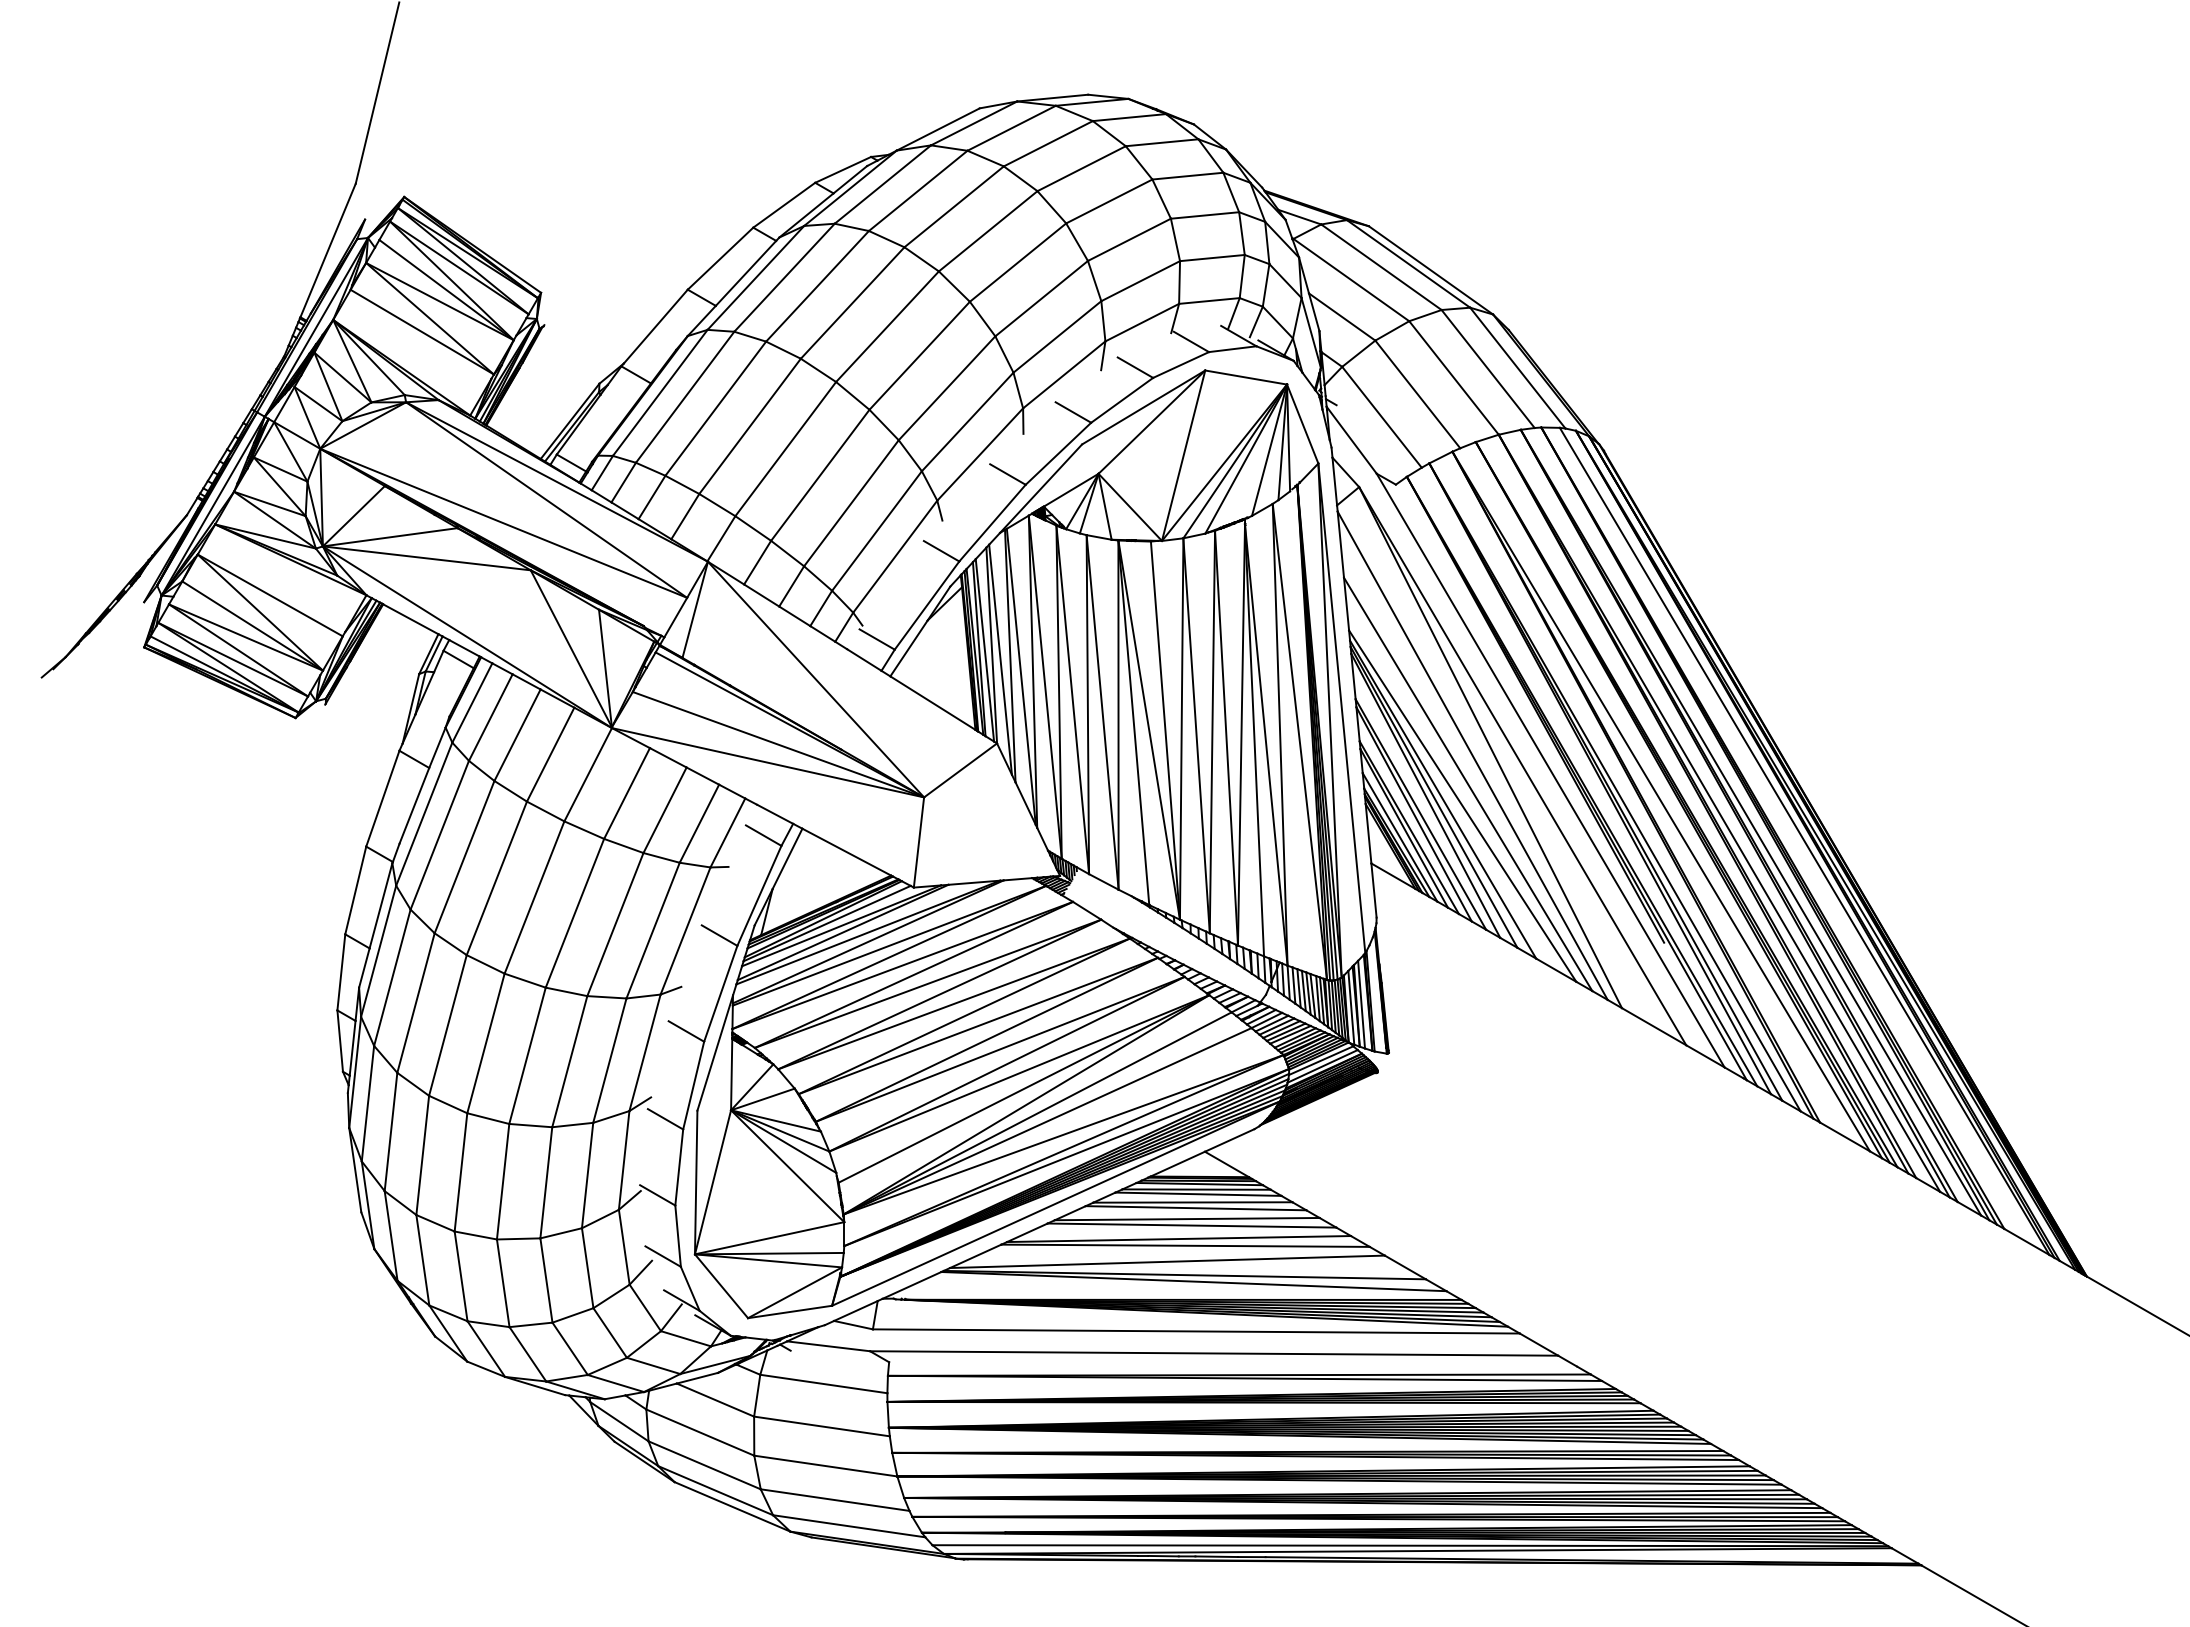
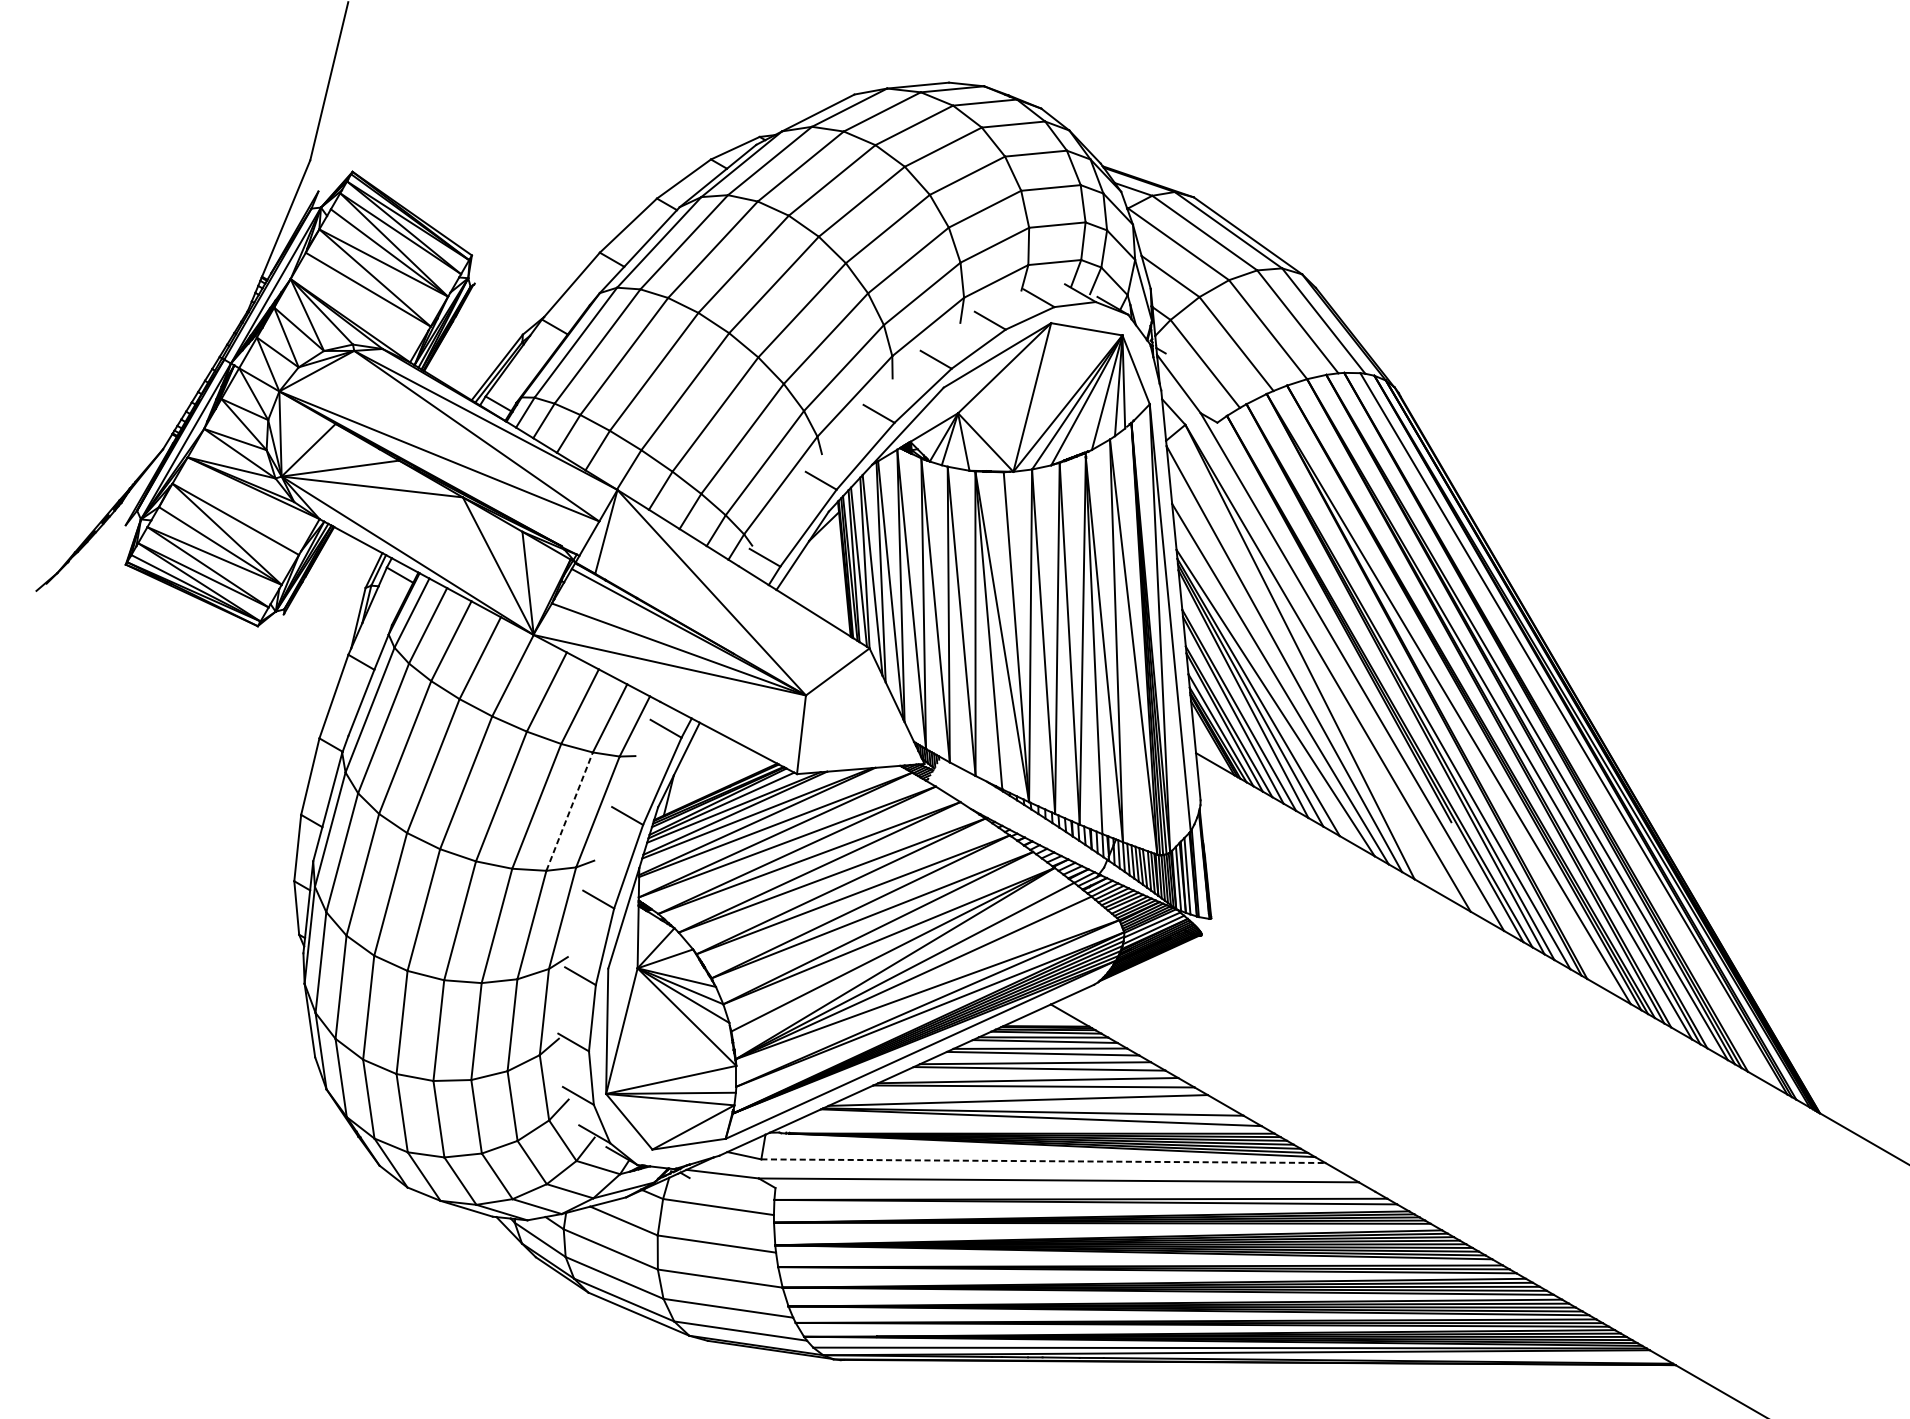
line: (653, 930) -> (569, 811), solid -> dashed
line: (1196, 1331) -> (1043, 1161), solid -> dashed

